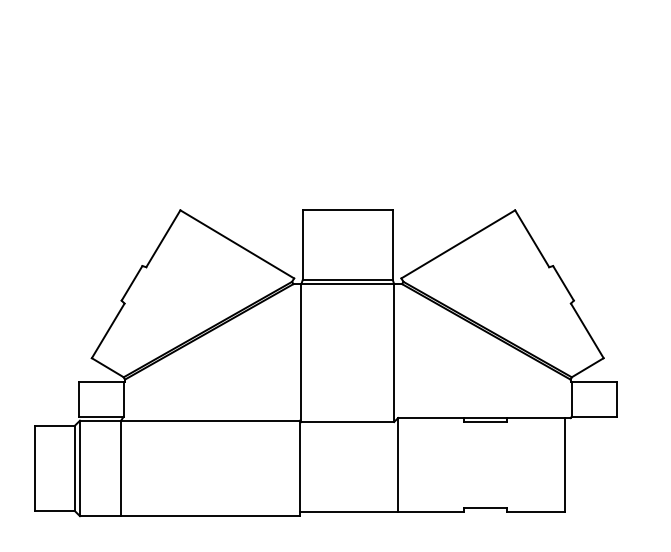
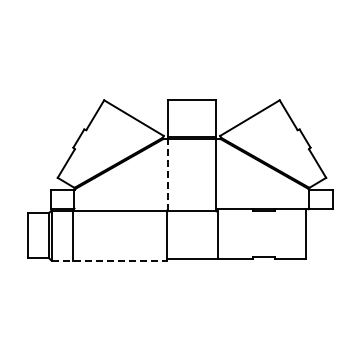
line: (301, 351) -> (167, 174), solid -> dashed
line: (190, 515) -> (109, 260), solid -> dashed

